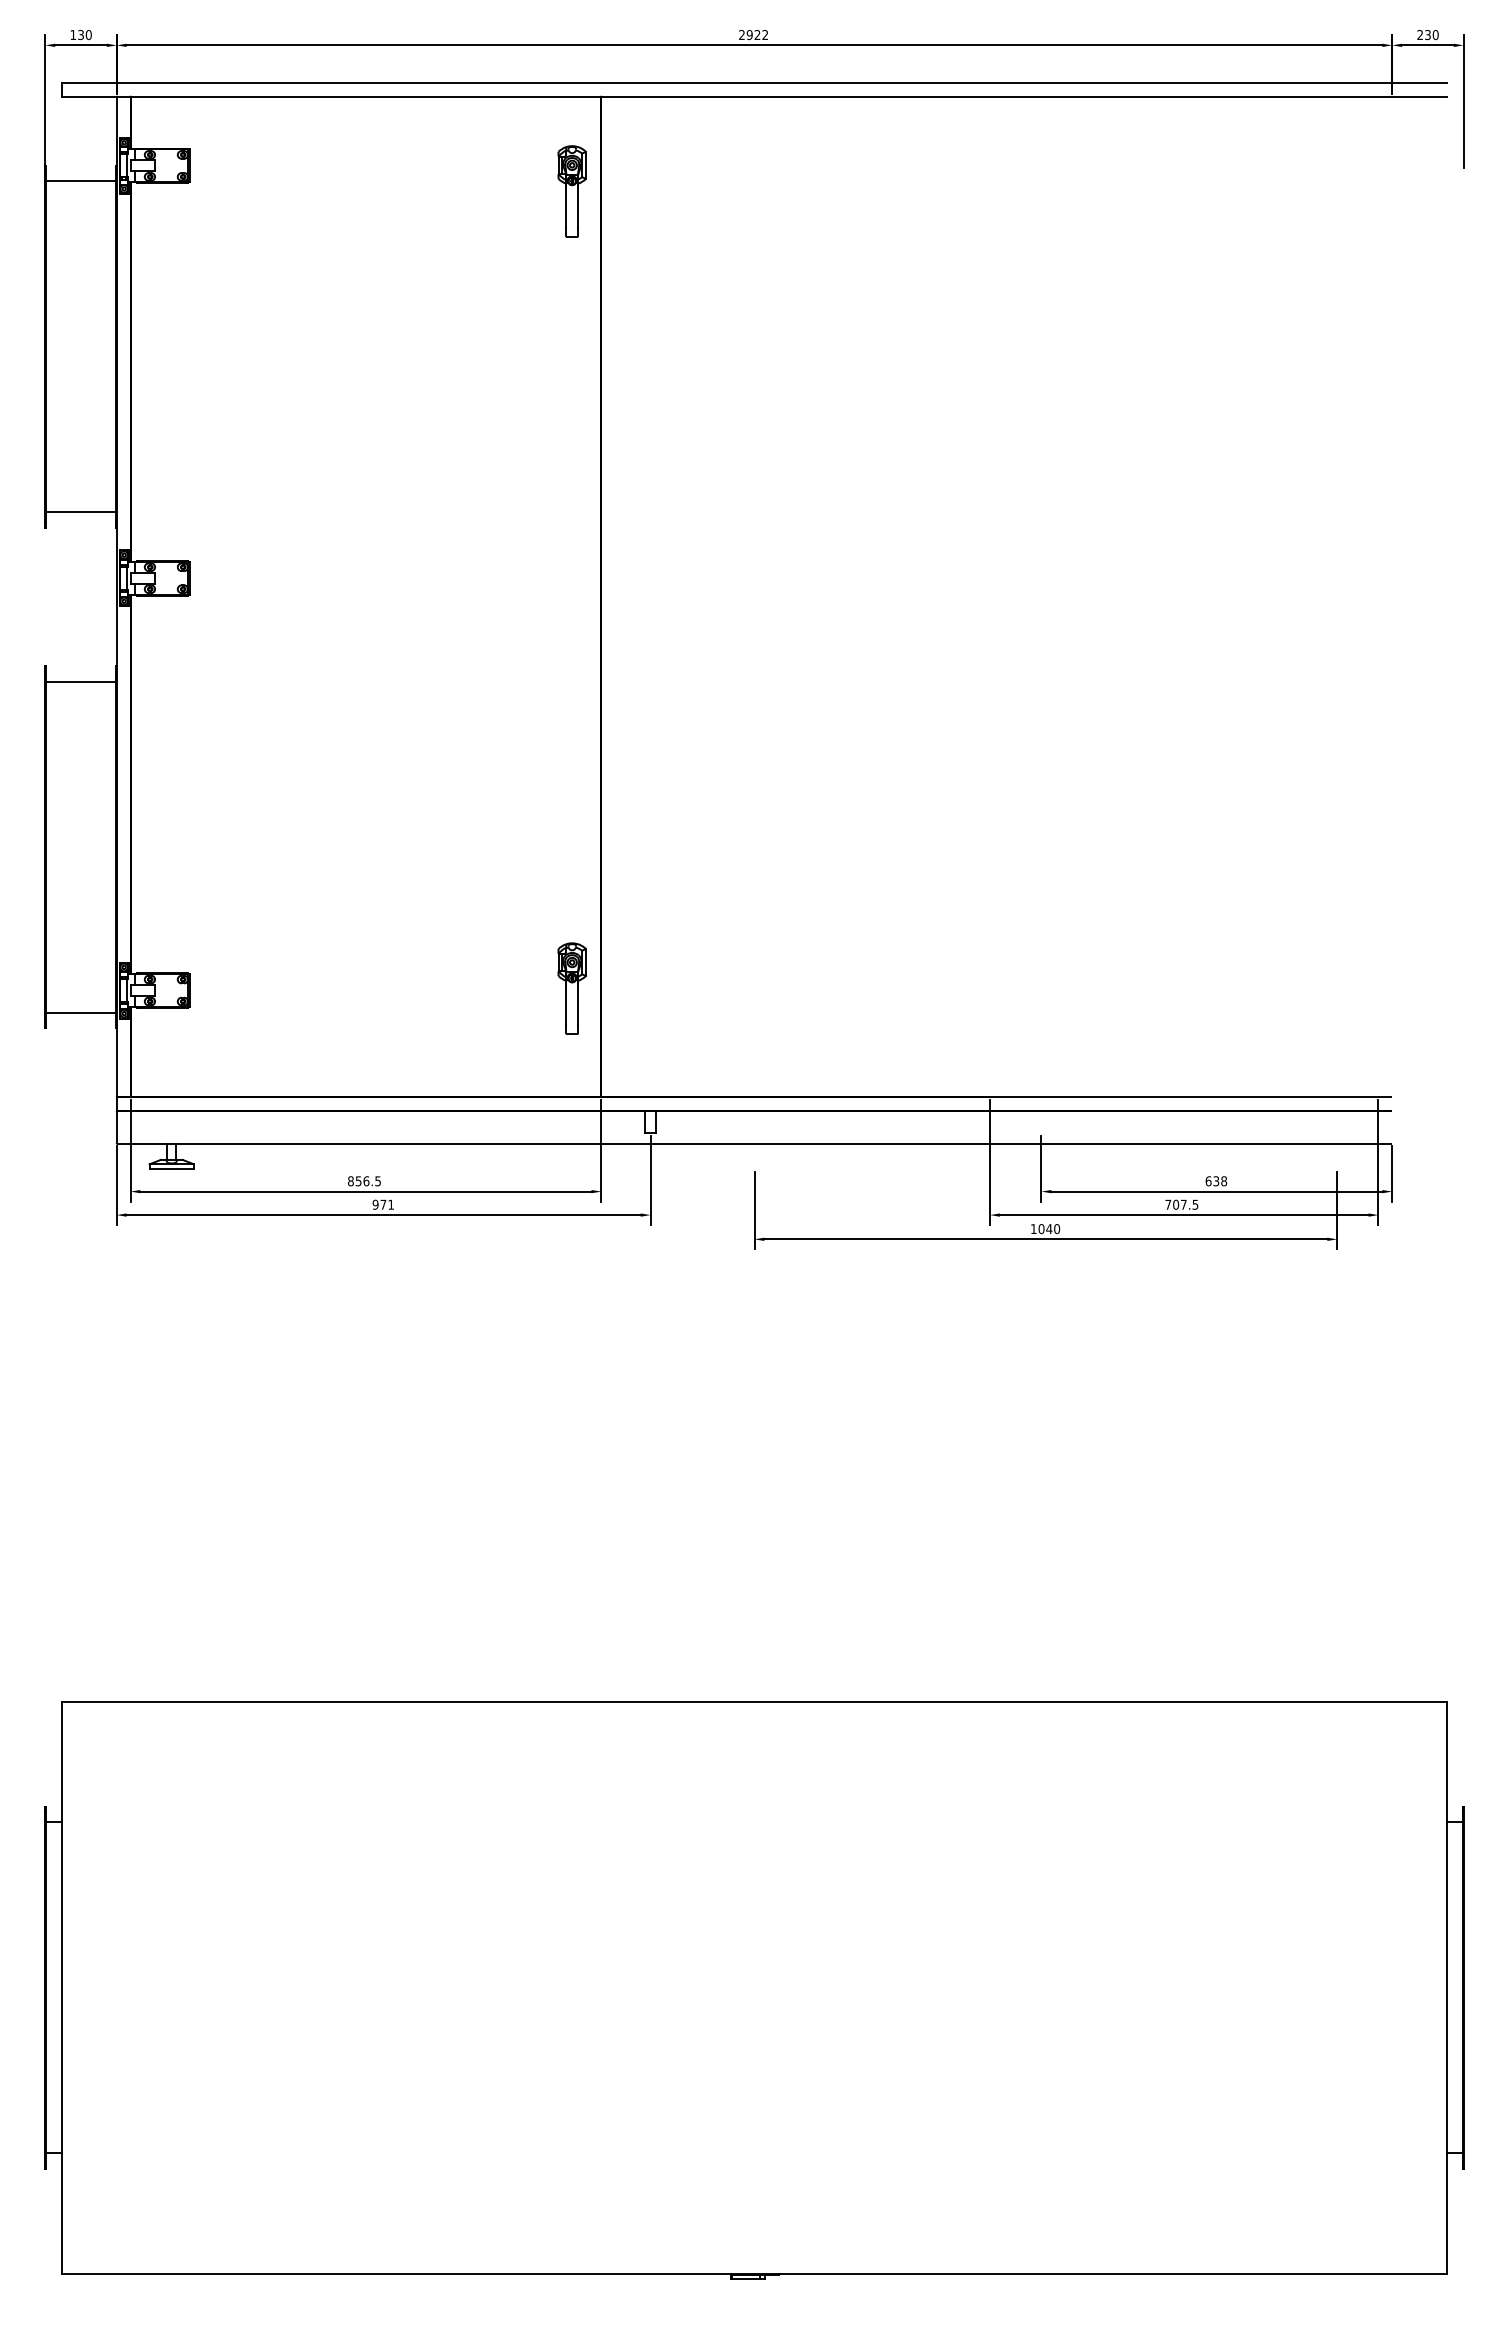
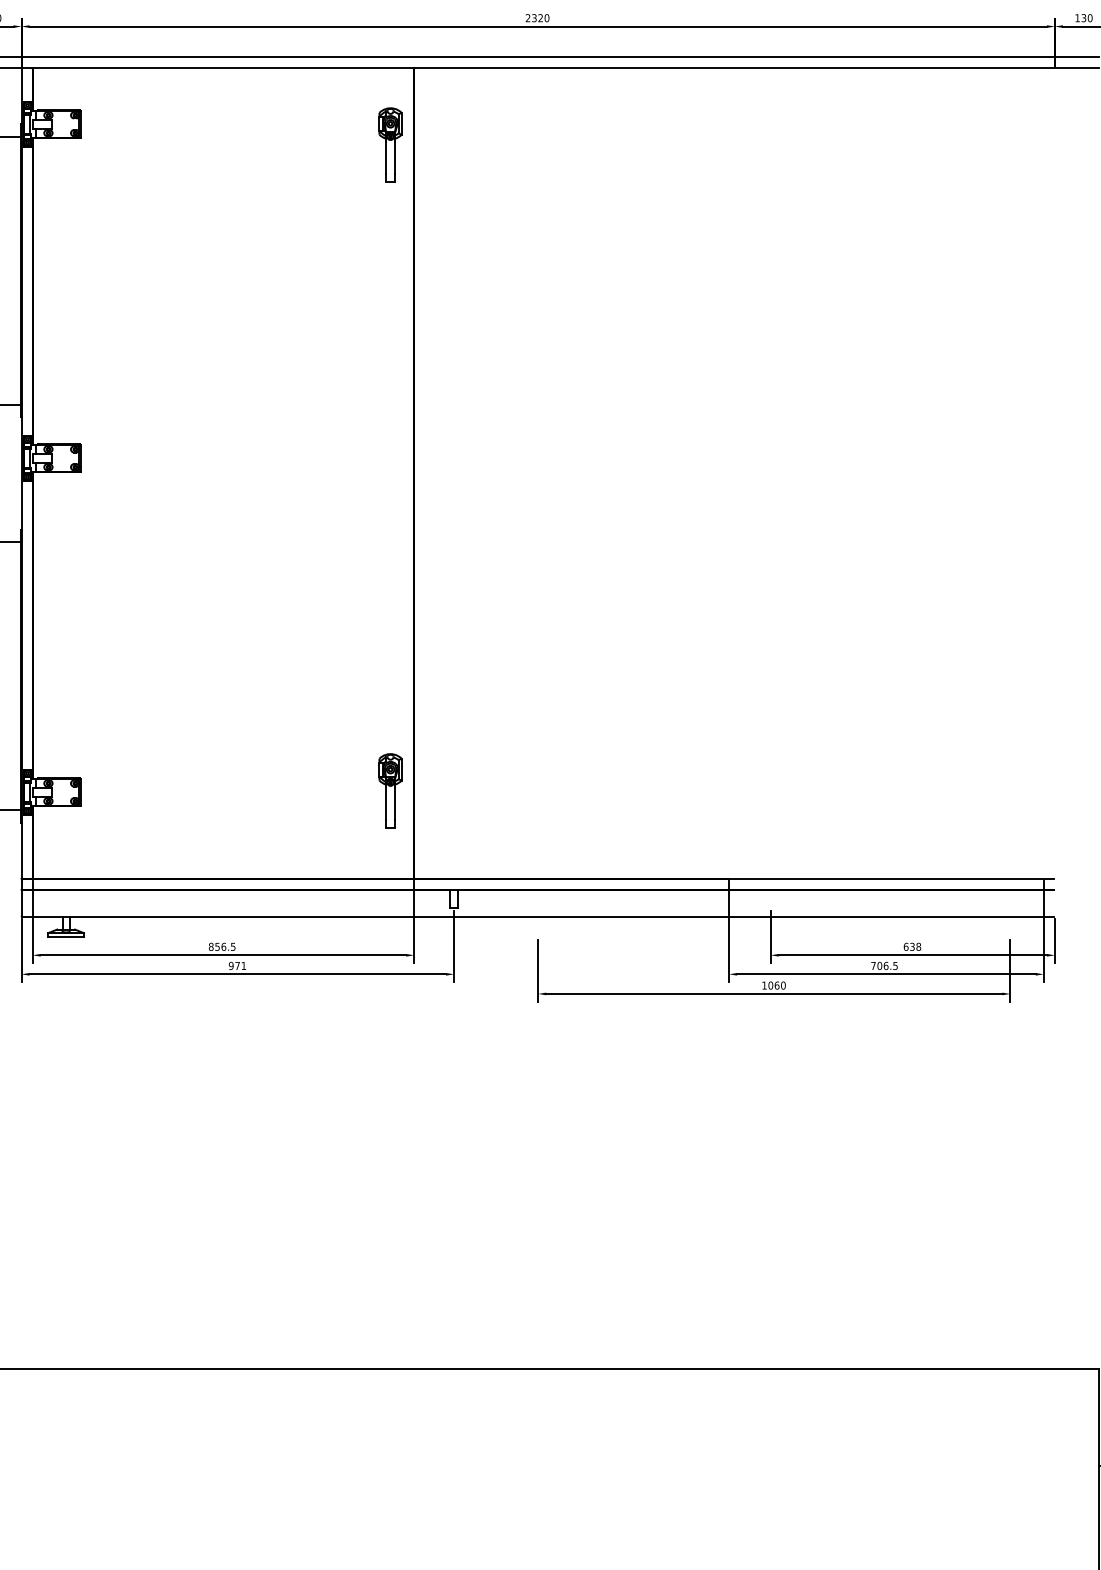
text: (1419, 34) -> (1077, 17), 230 -> 130
text: (757, 35) -> (540, 18), 2922 -> 2320
text: (1183, 1204) -> (885, 965), 707.5 -> 706.5
text: (1049, 1229) -> (777, 985), 1040 -> 1060

